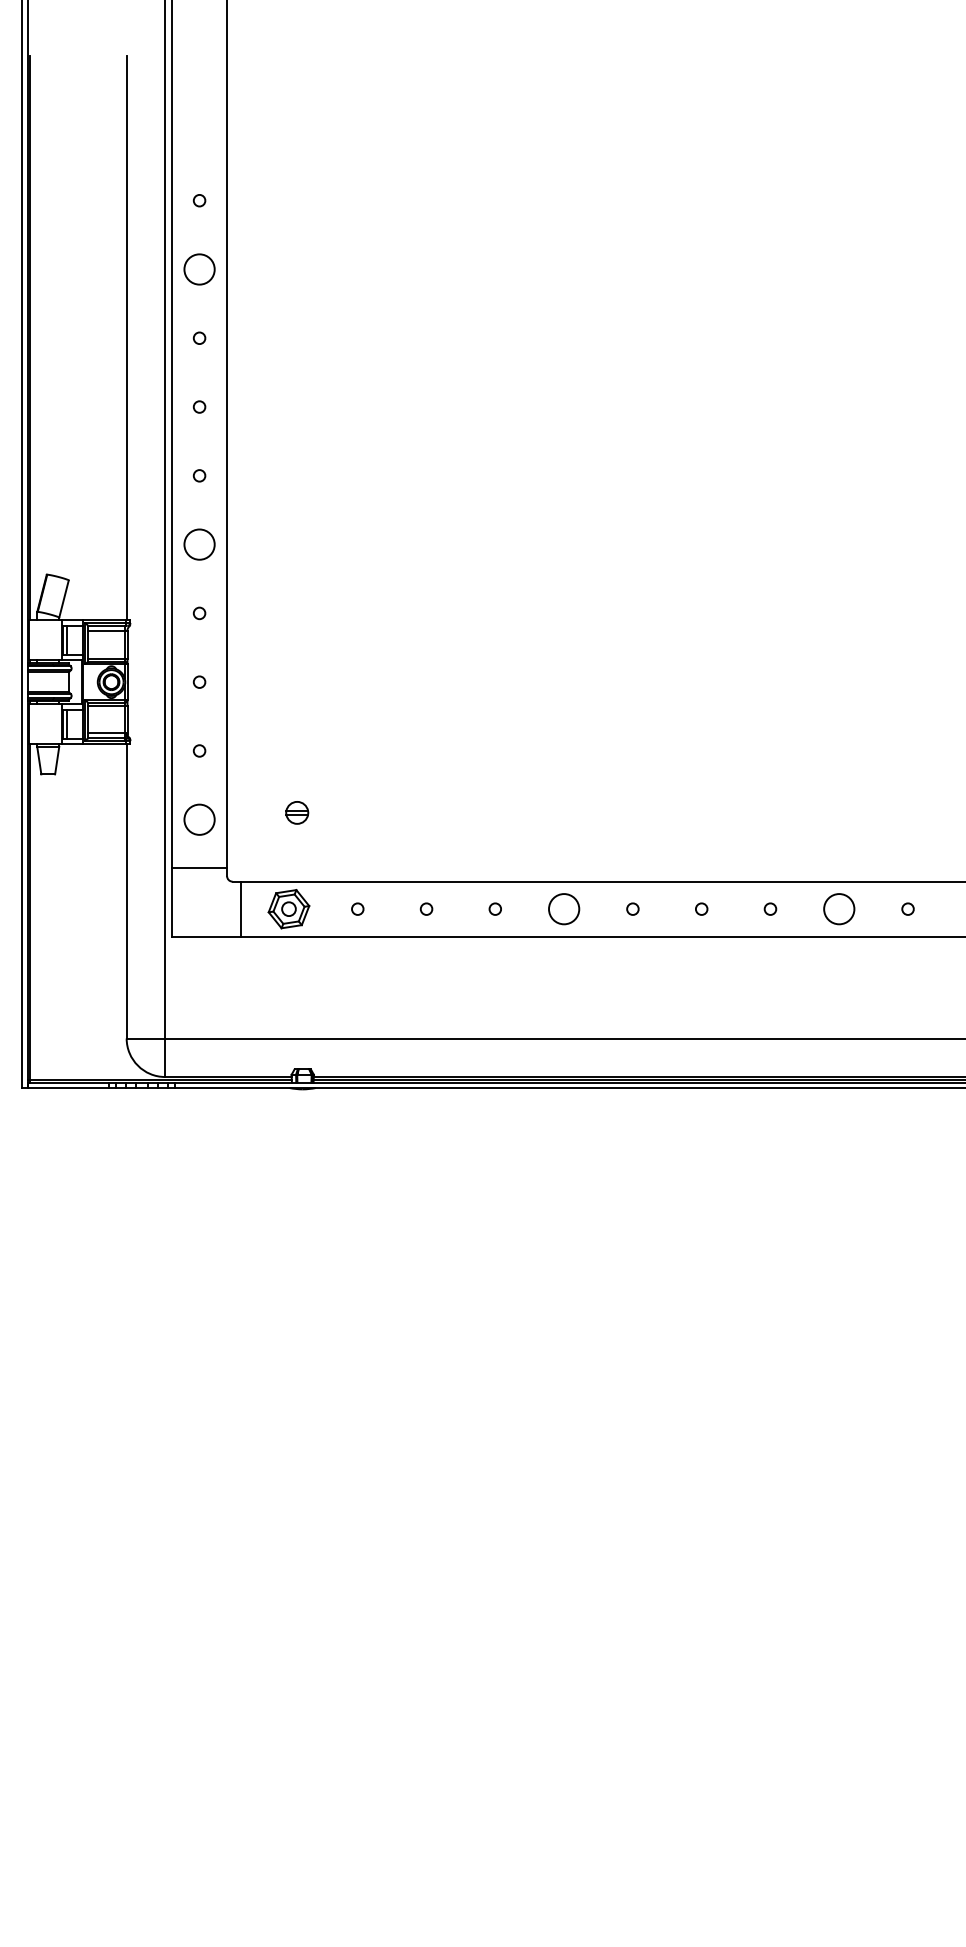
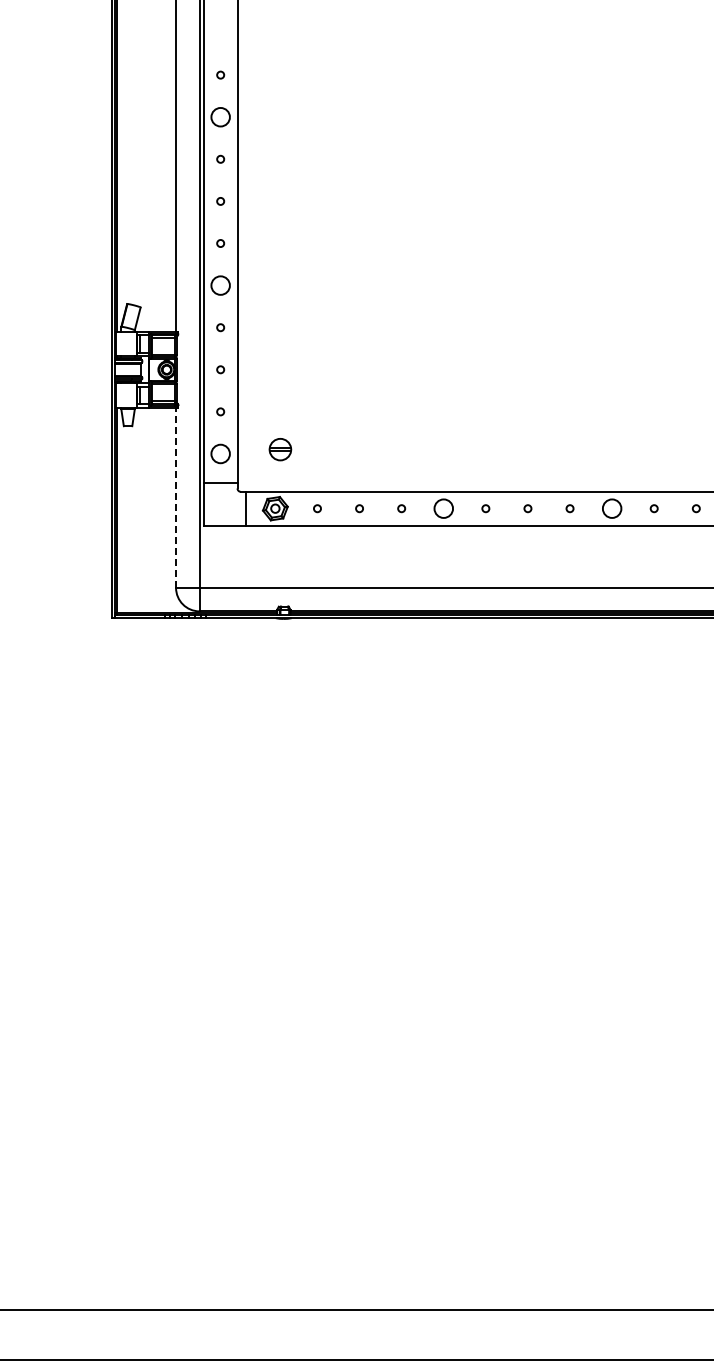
part: (297, 812) -> (280, 449), size x1.6
line: (127, 890) -> (176, 497), solid -> dashed

